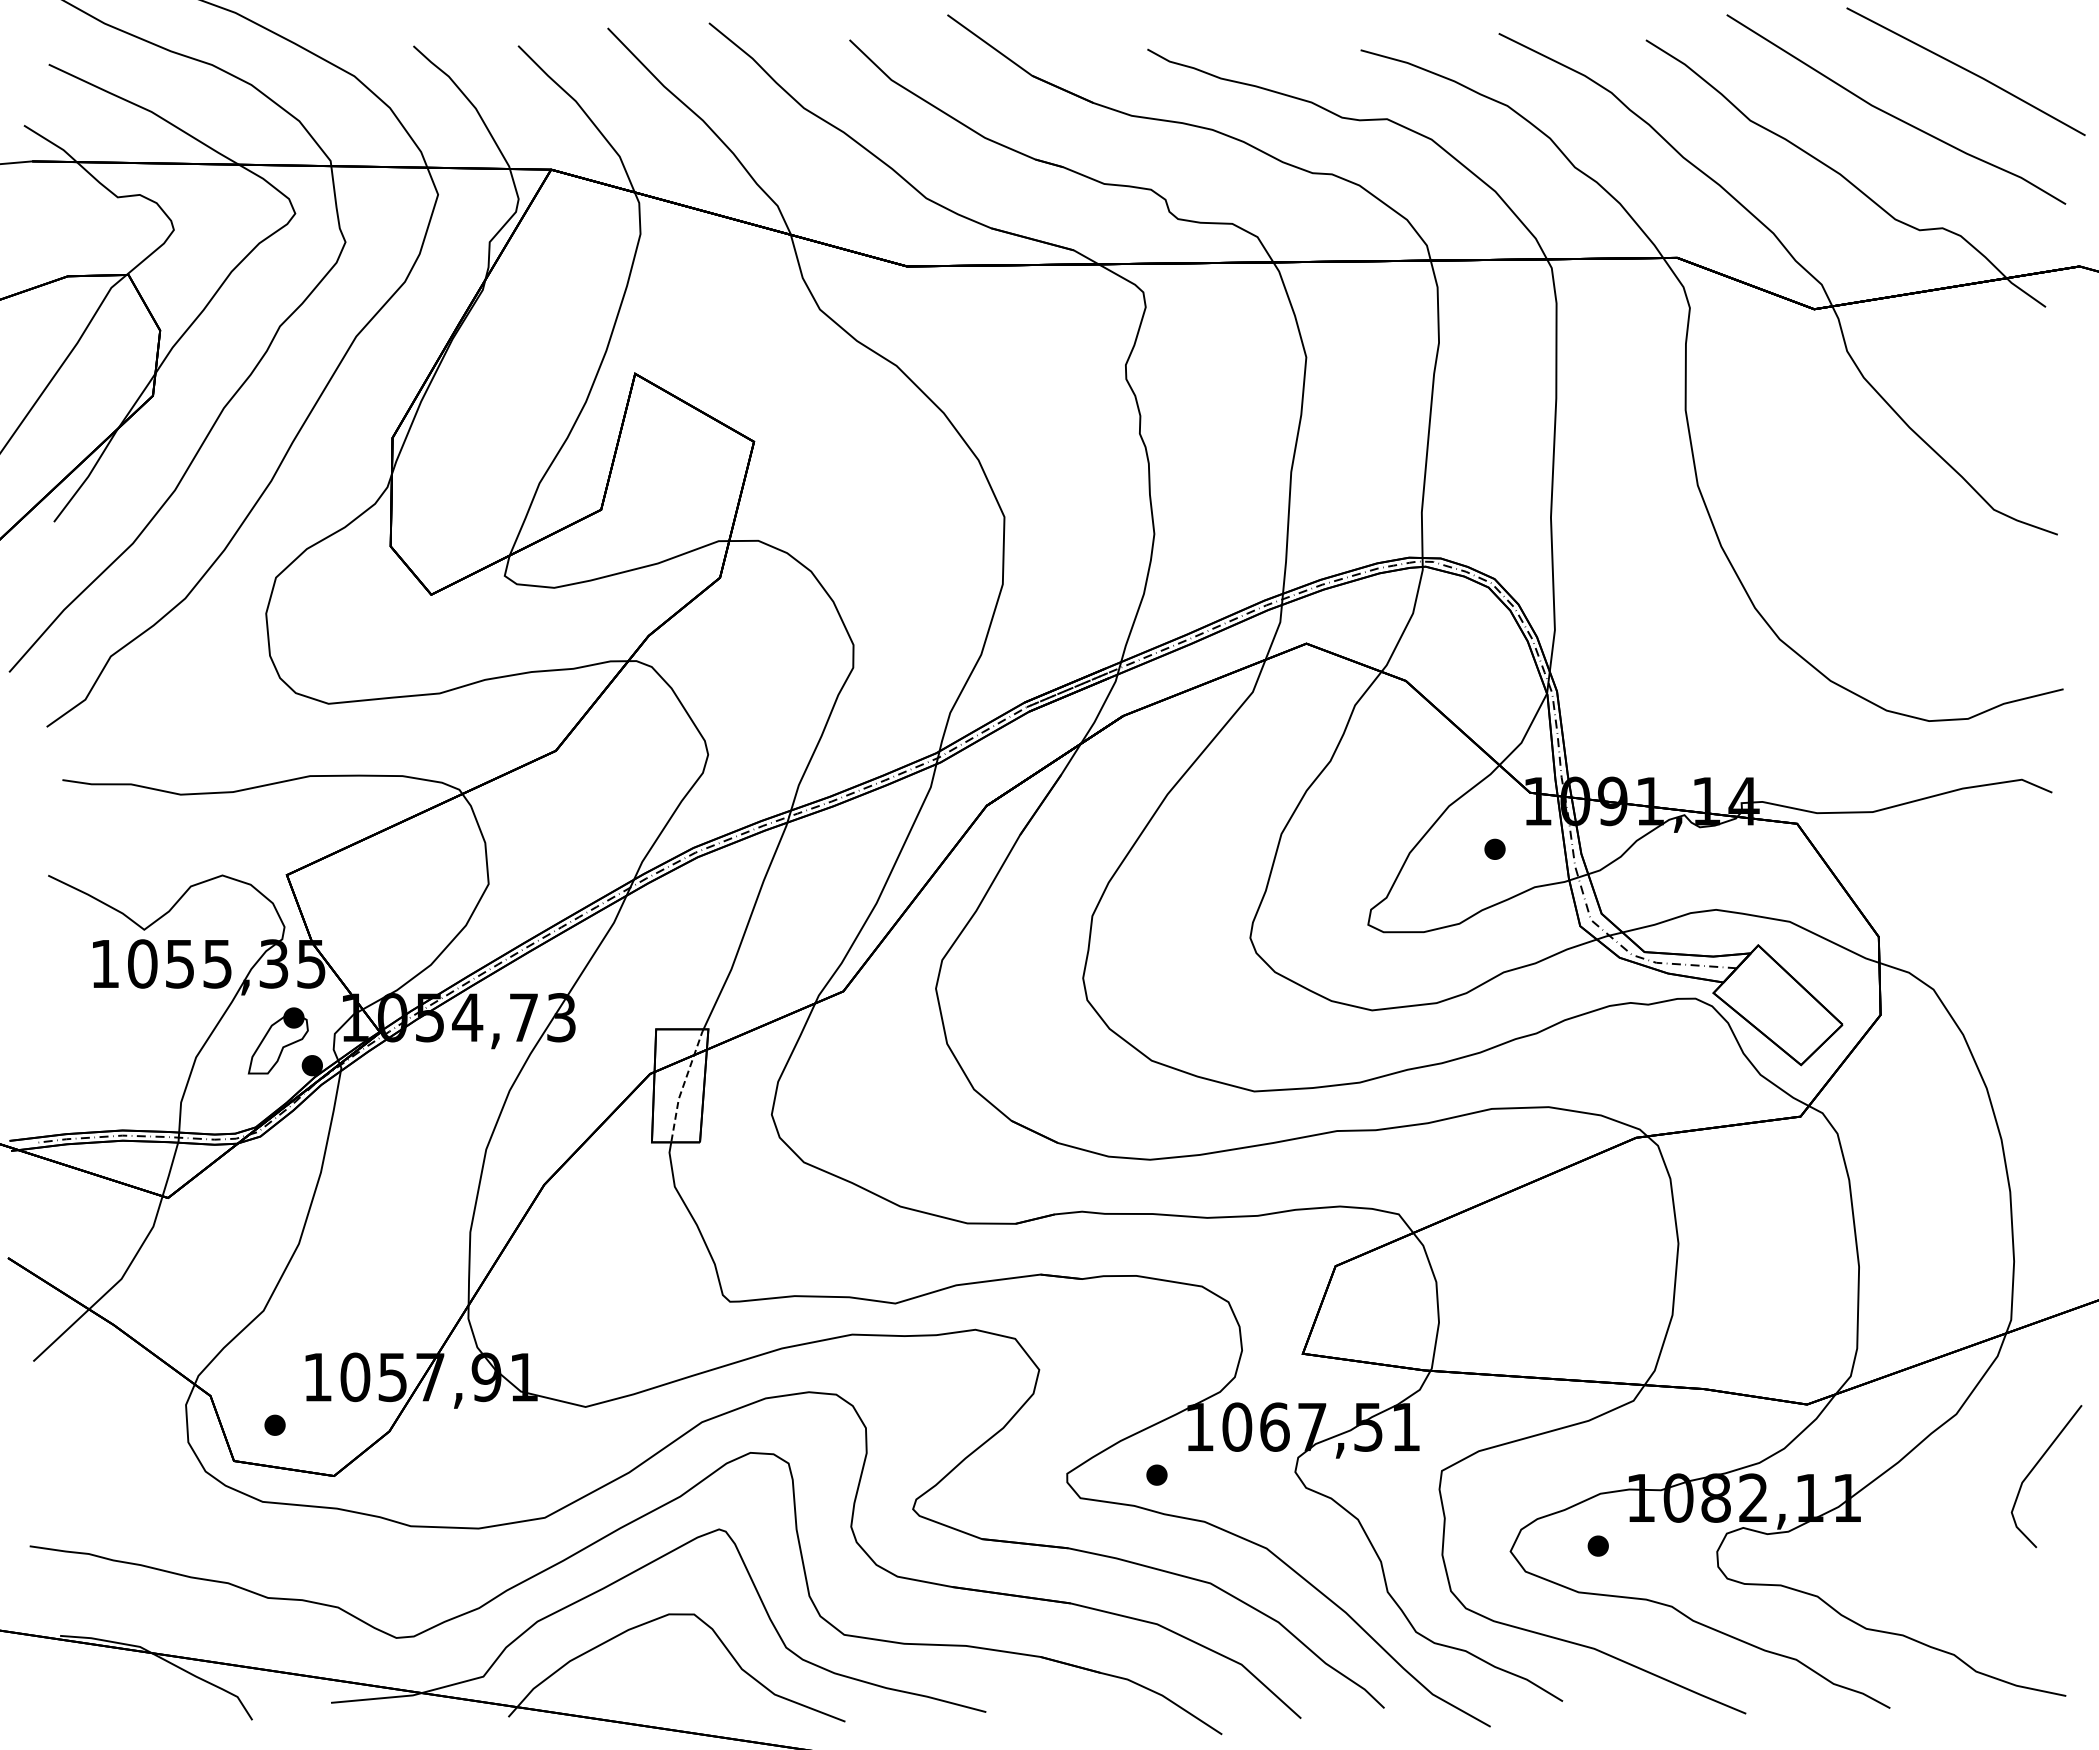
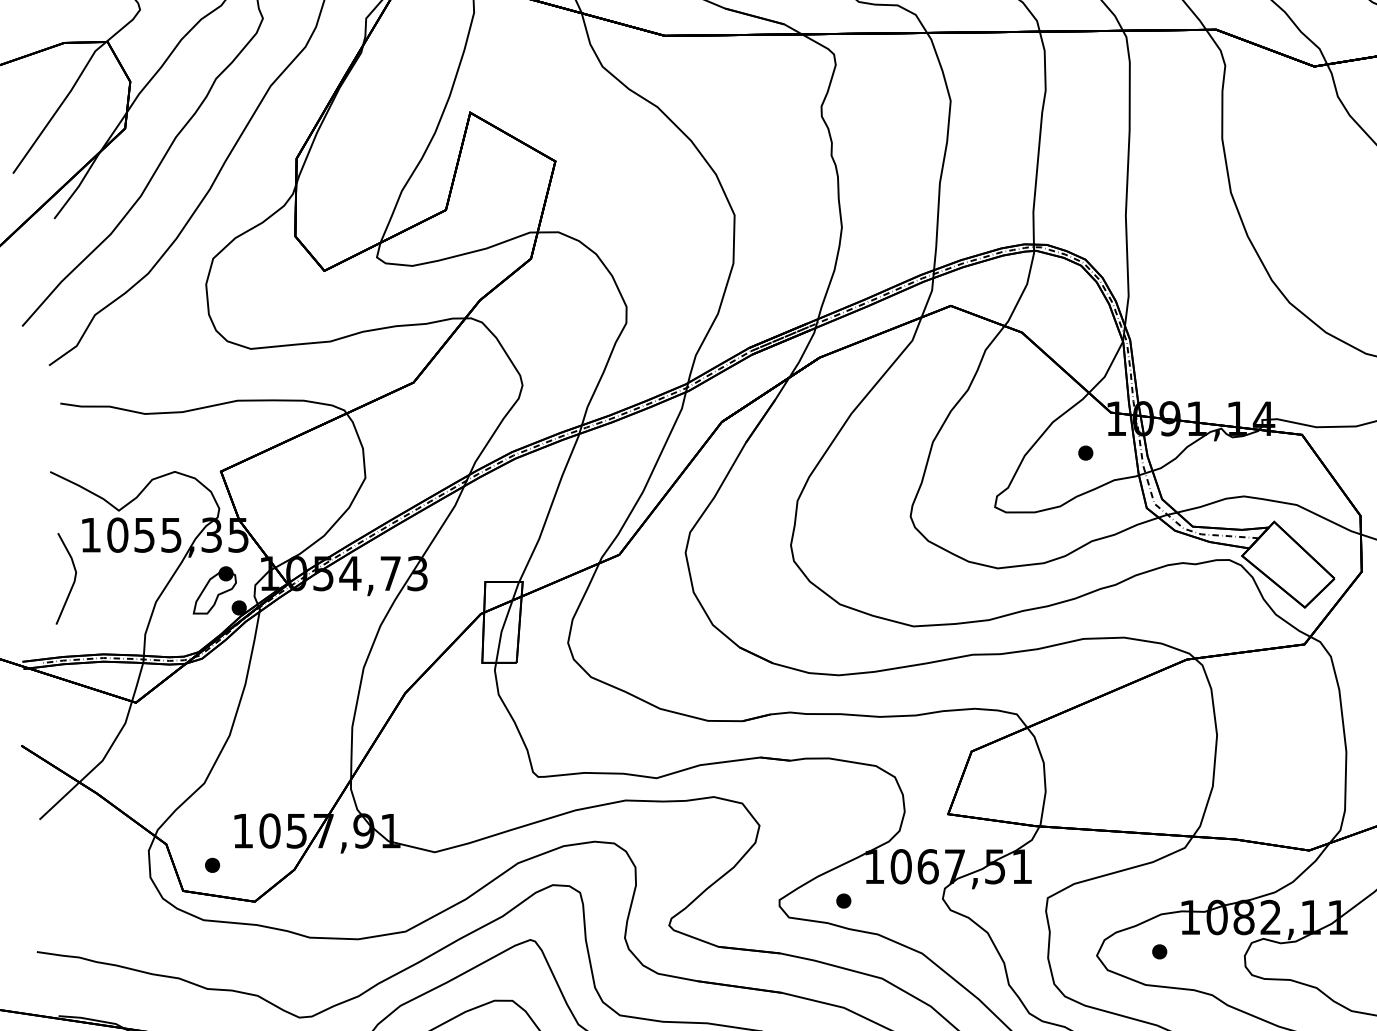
line: (81, 1026) -> (73, 579), added
line: (683, 1085) -> (504, 622), dashed -> solid

